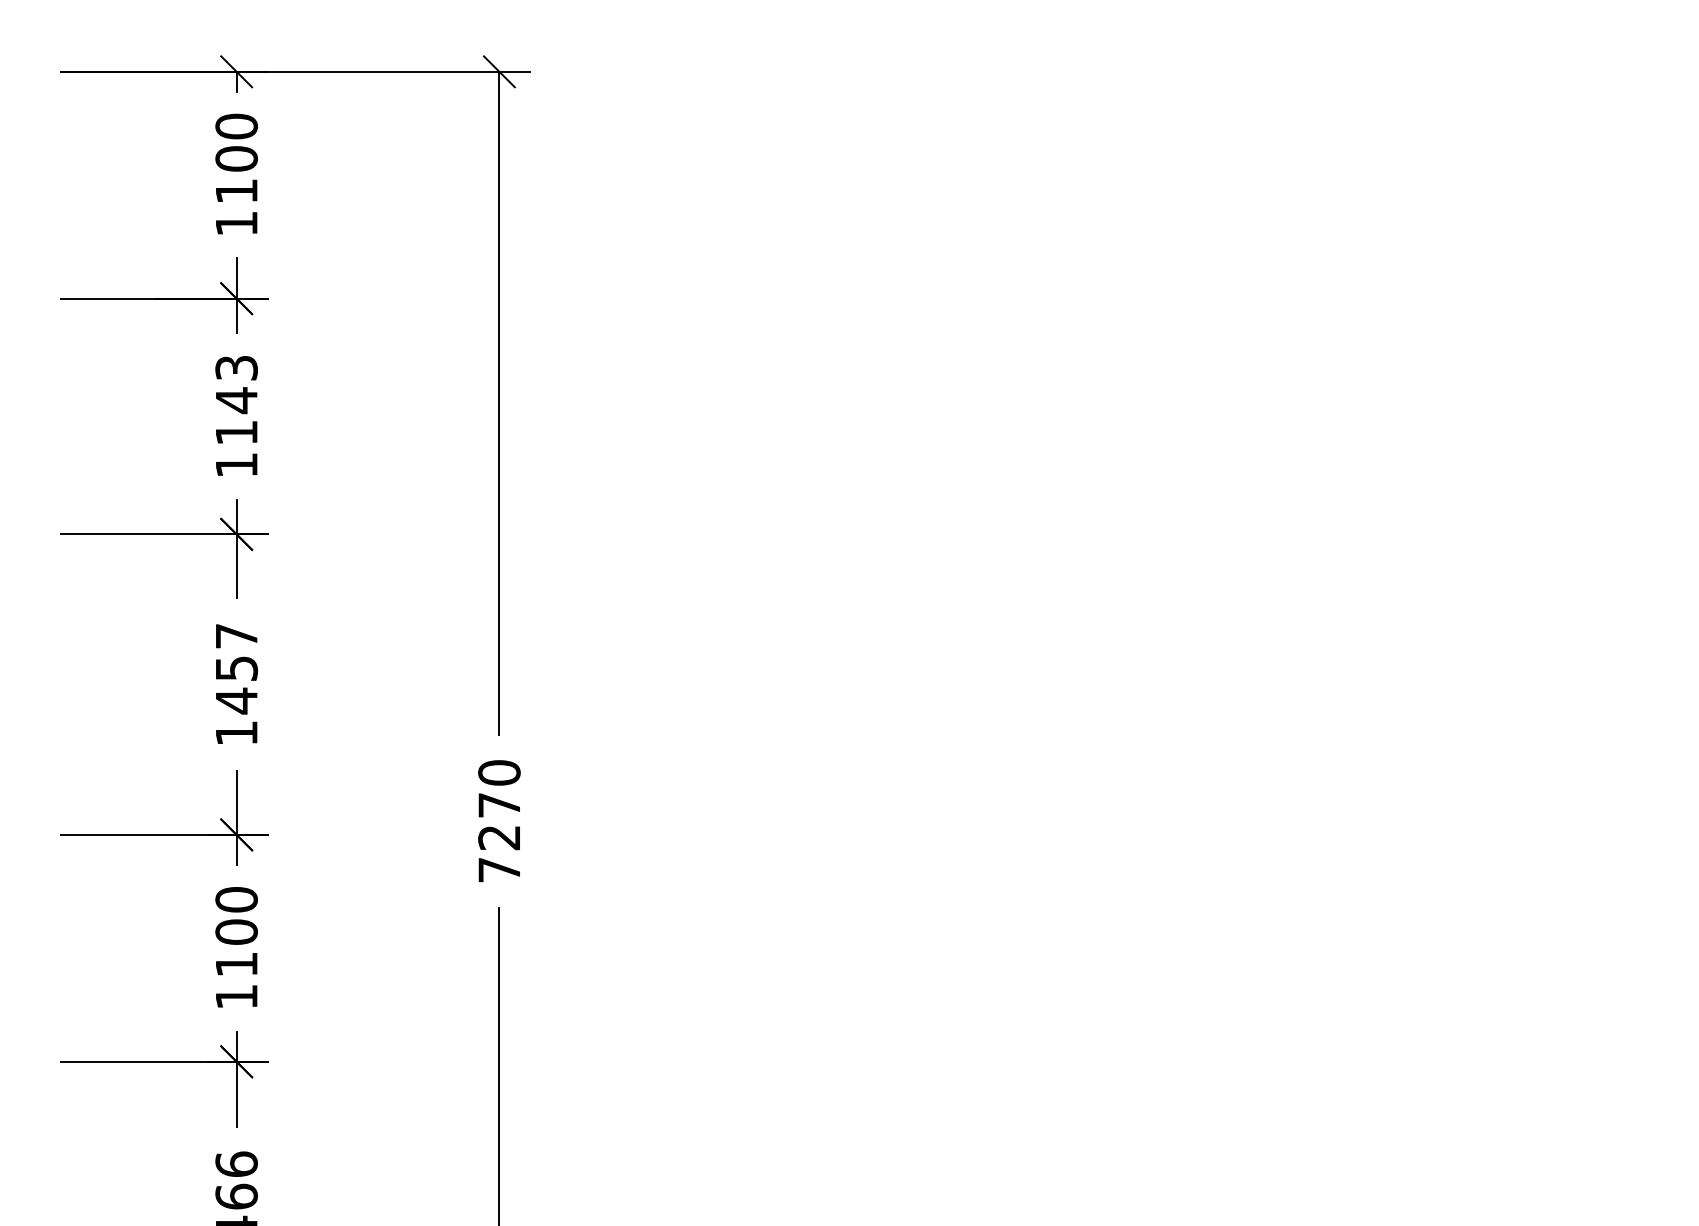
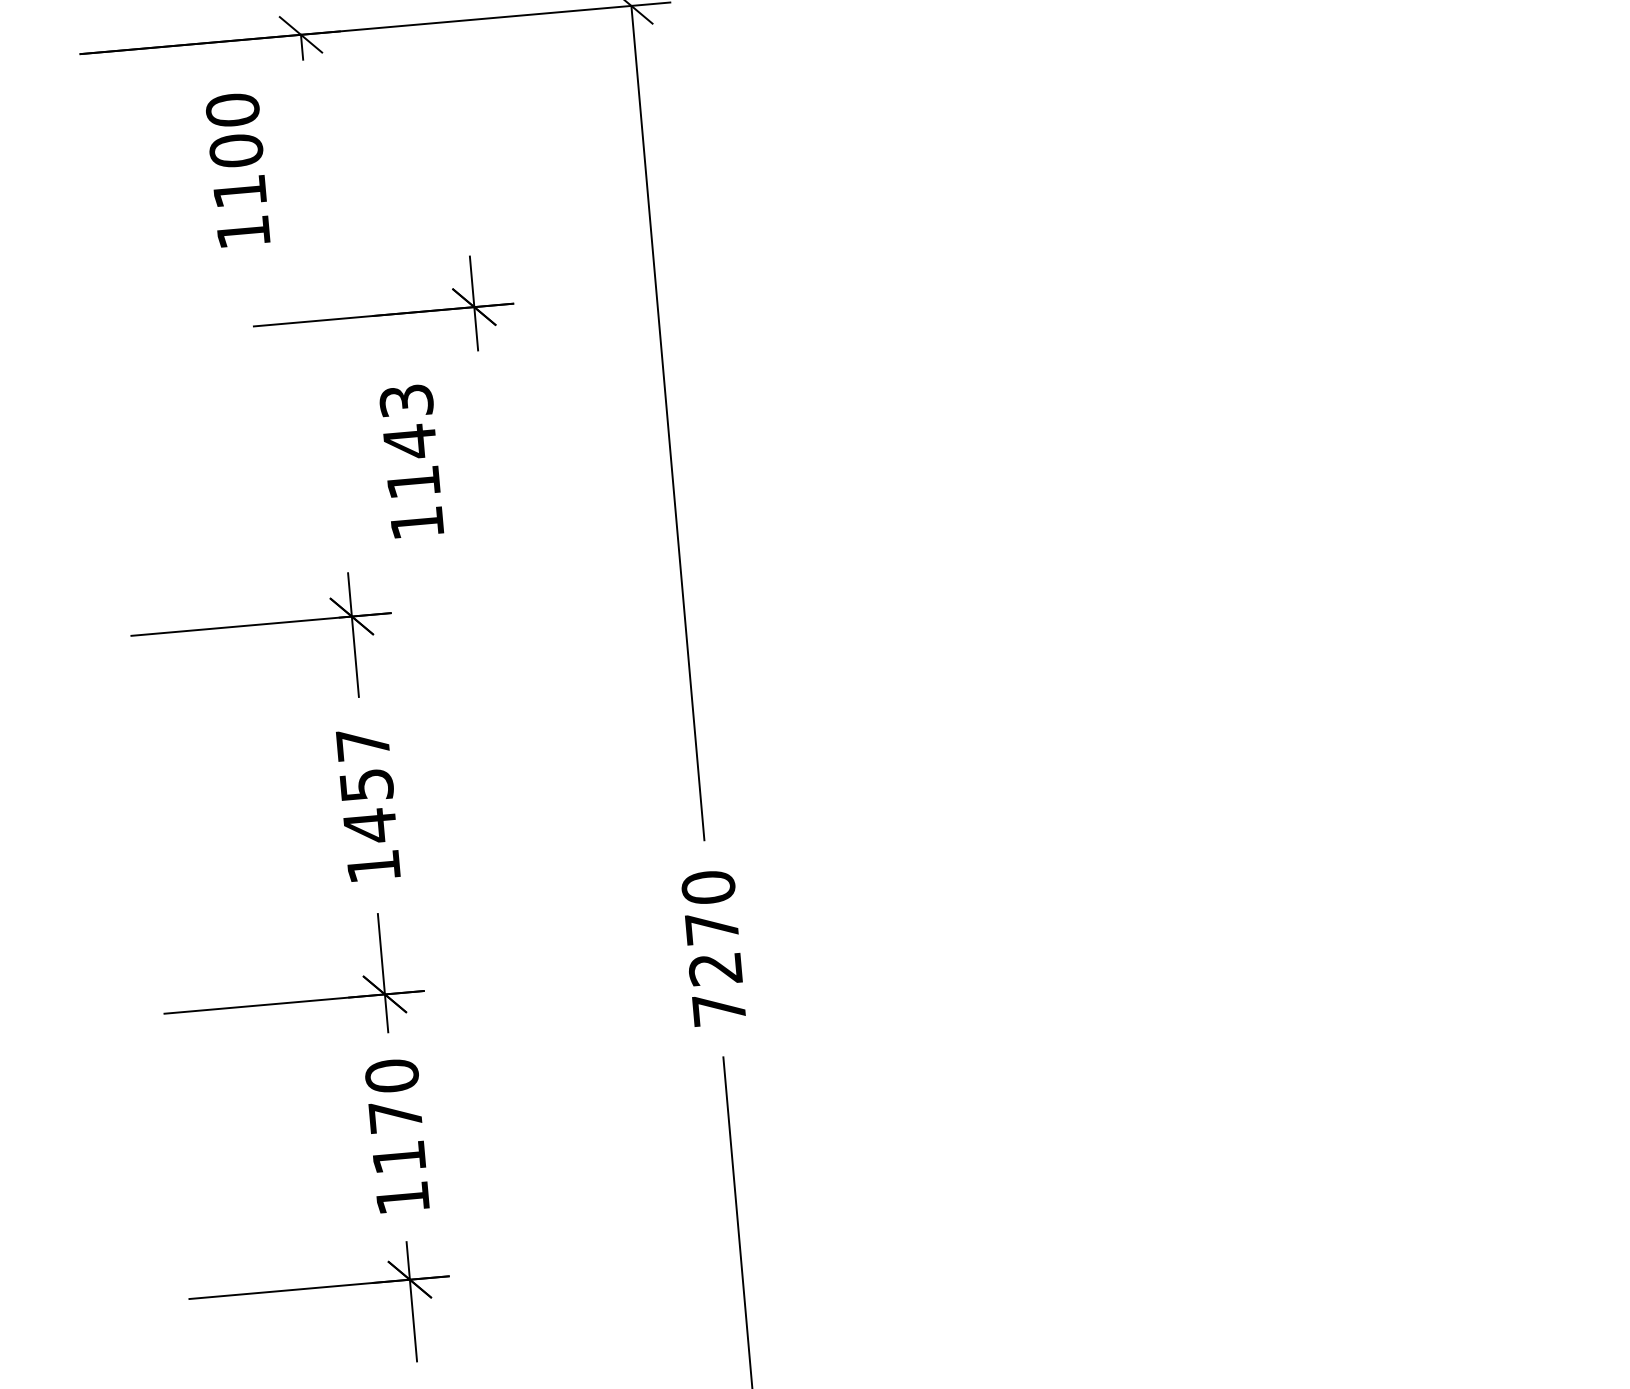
text: (236, 173) -> (237, 169), moved
part: (164, 295) -> (383, 311), moved
text: (236, 415) -> (411, 460), moved
text: (236, 931) -> (395, 1115), 1100 -> 1170

